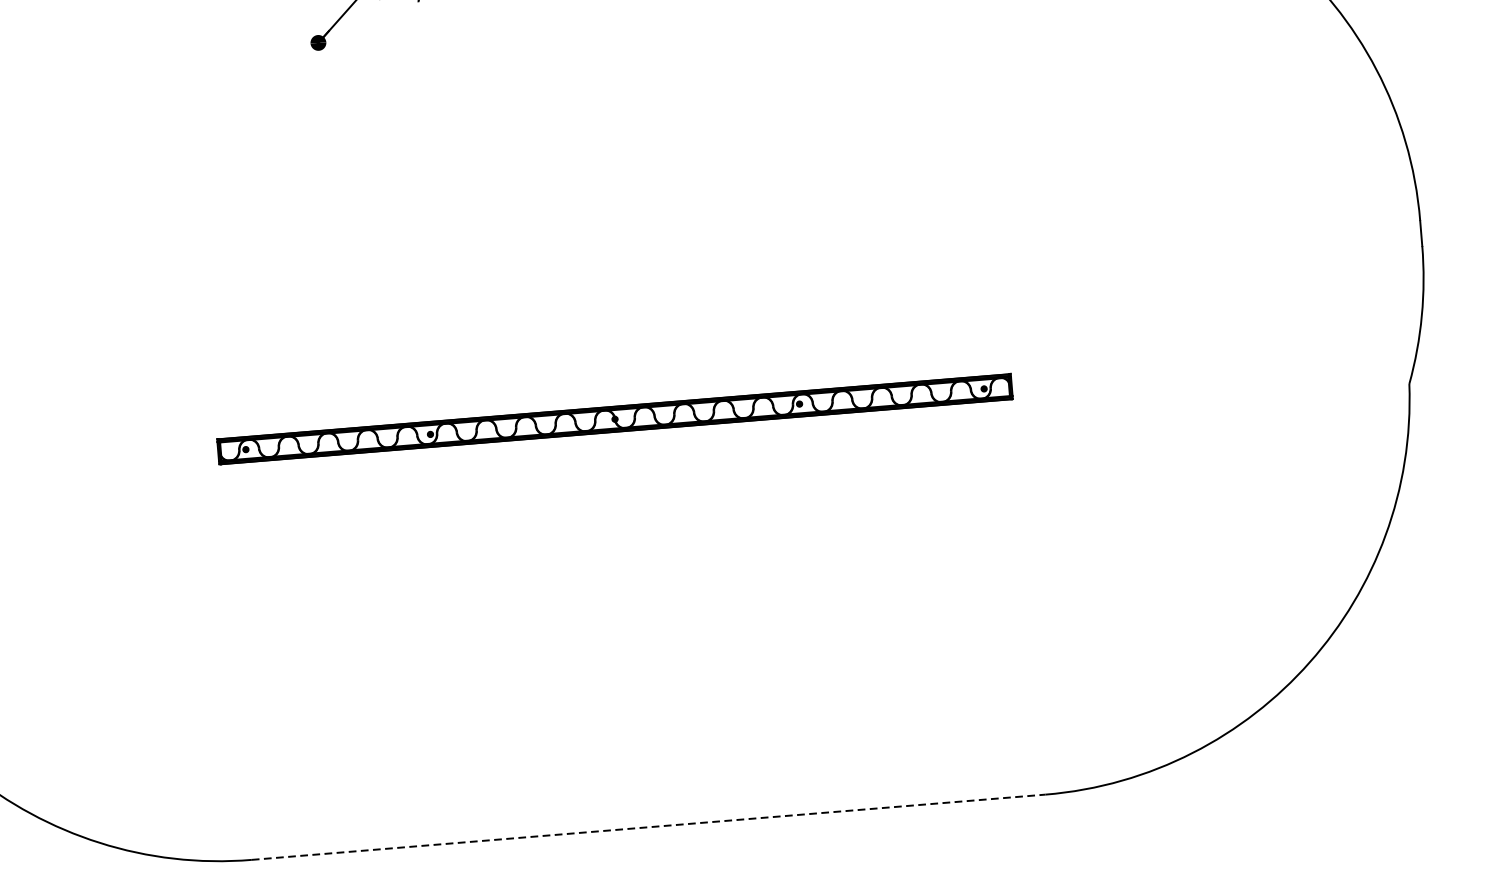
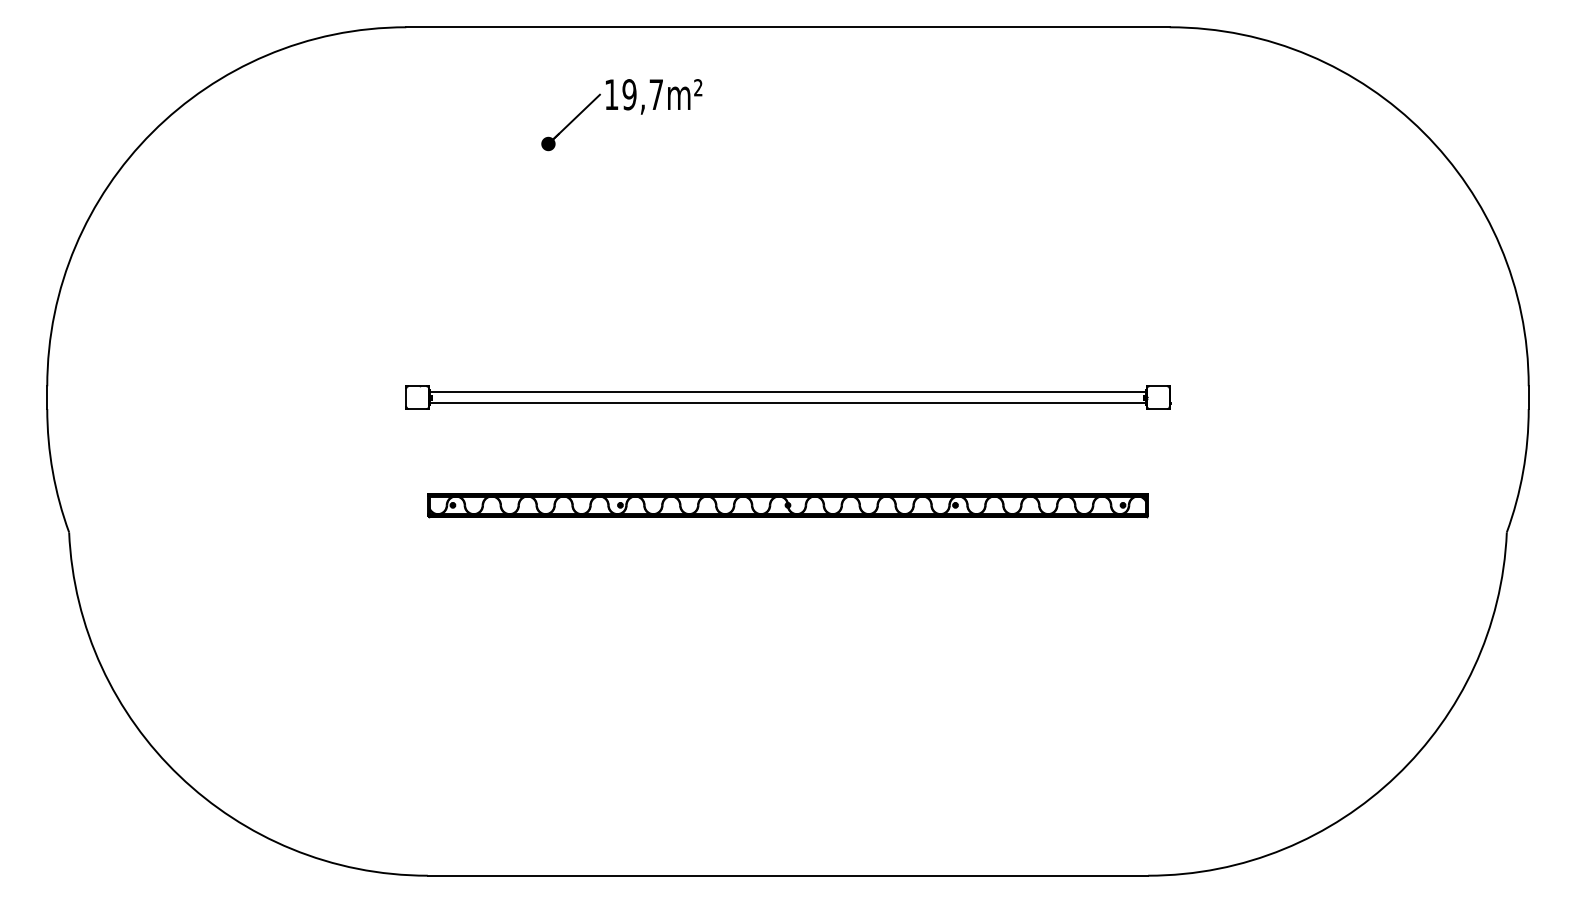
part: (605, 300) -> (788, 397), added
line: (649, 826) -> (788, 875), dashed -> solid

